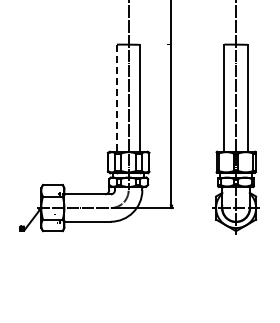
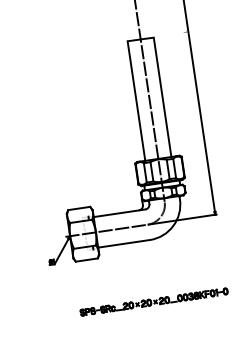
line: (116, 98) -> (135, 101), dashed -> solid
part: (106, 276) -> (154, 301), added

